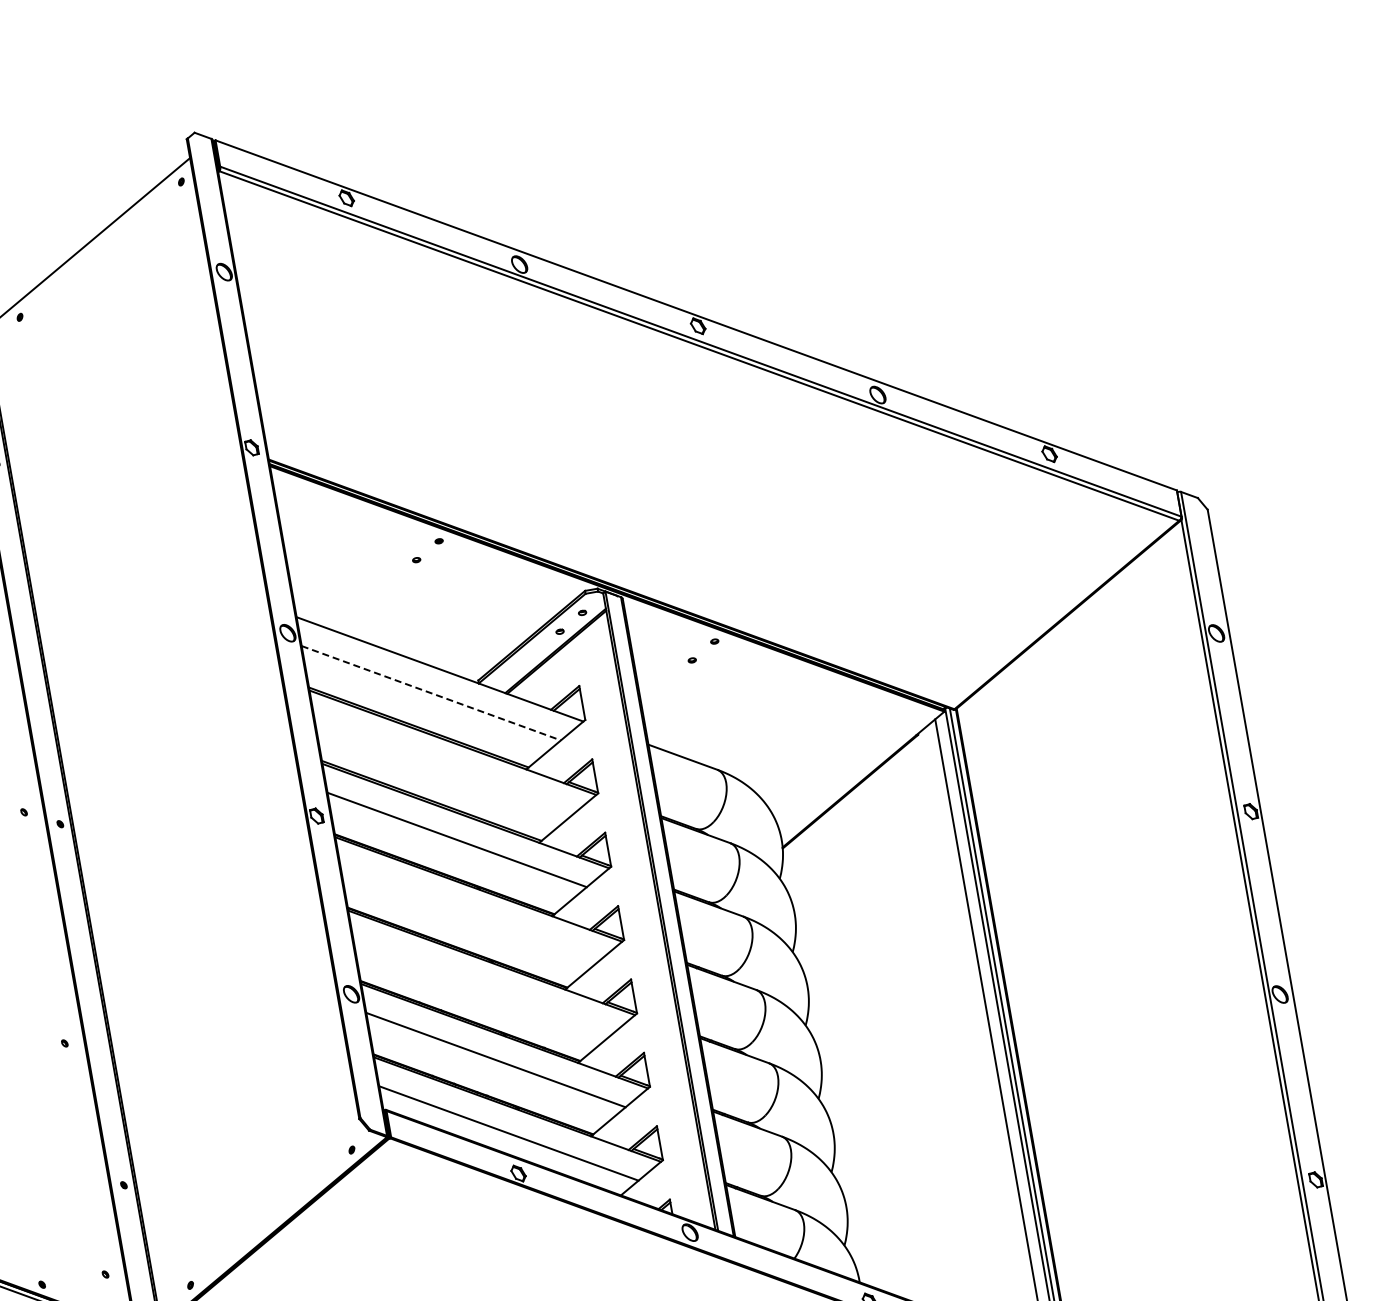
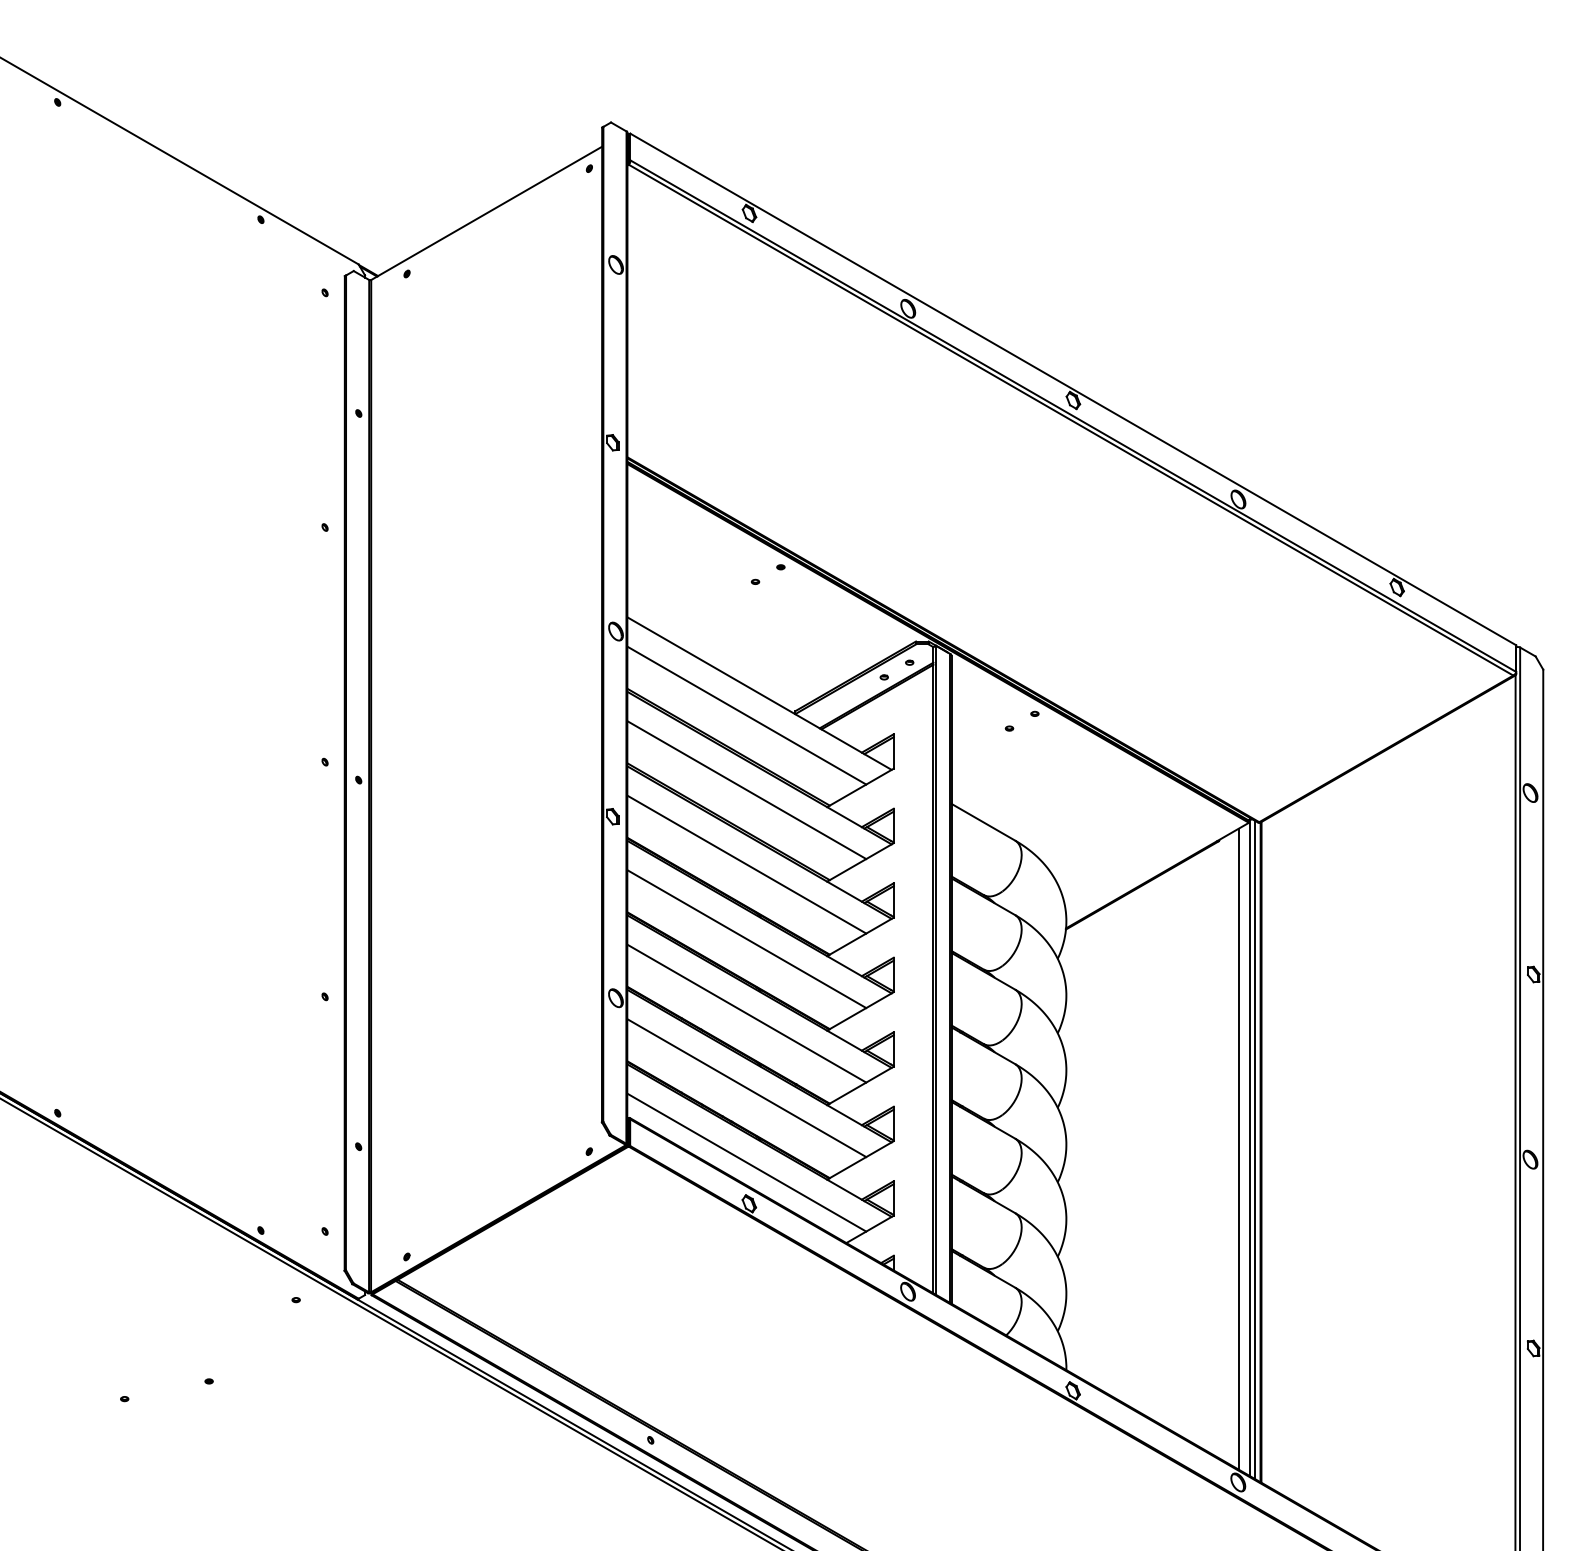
line: (430, 693) -> (746, 715), dashed -> solid
line: (444, 767) -> (746, 790), added
line: (469, 913) -> (746, 939), added
line: (482, 986) -> (746, 1013), added

